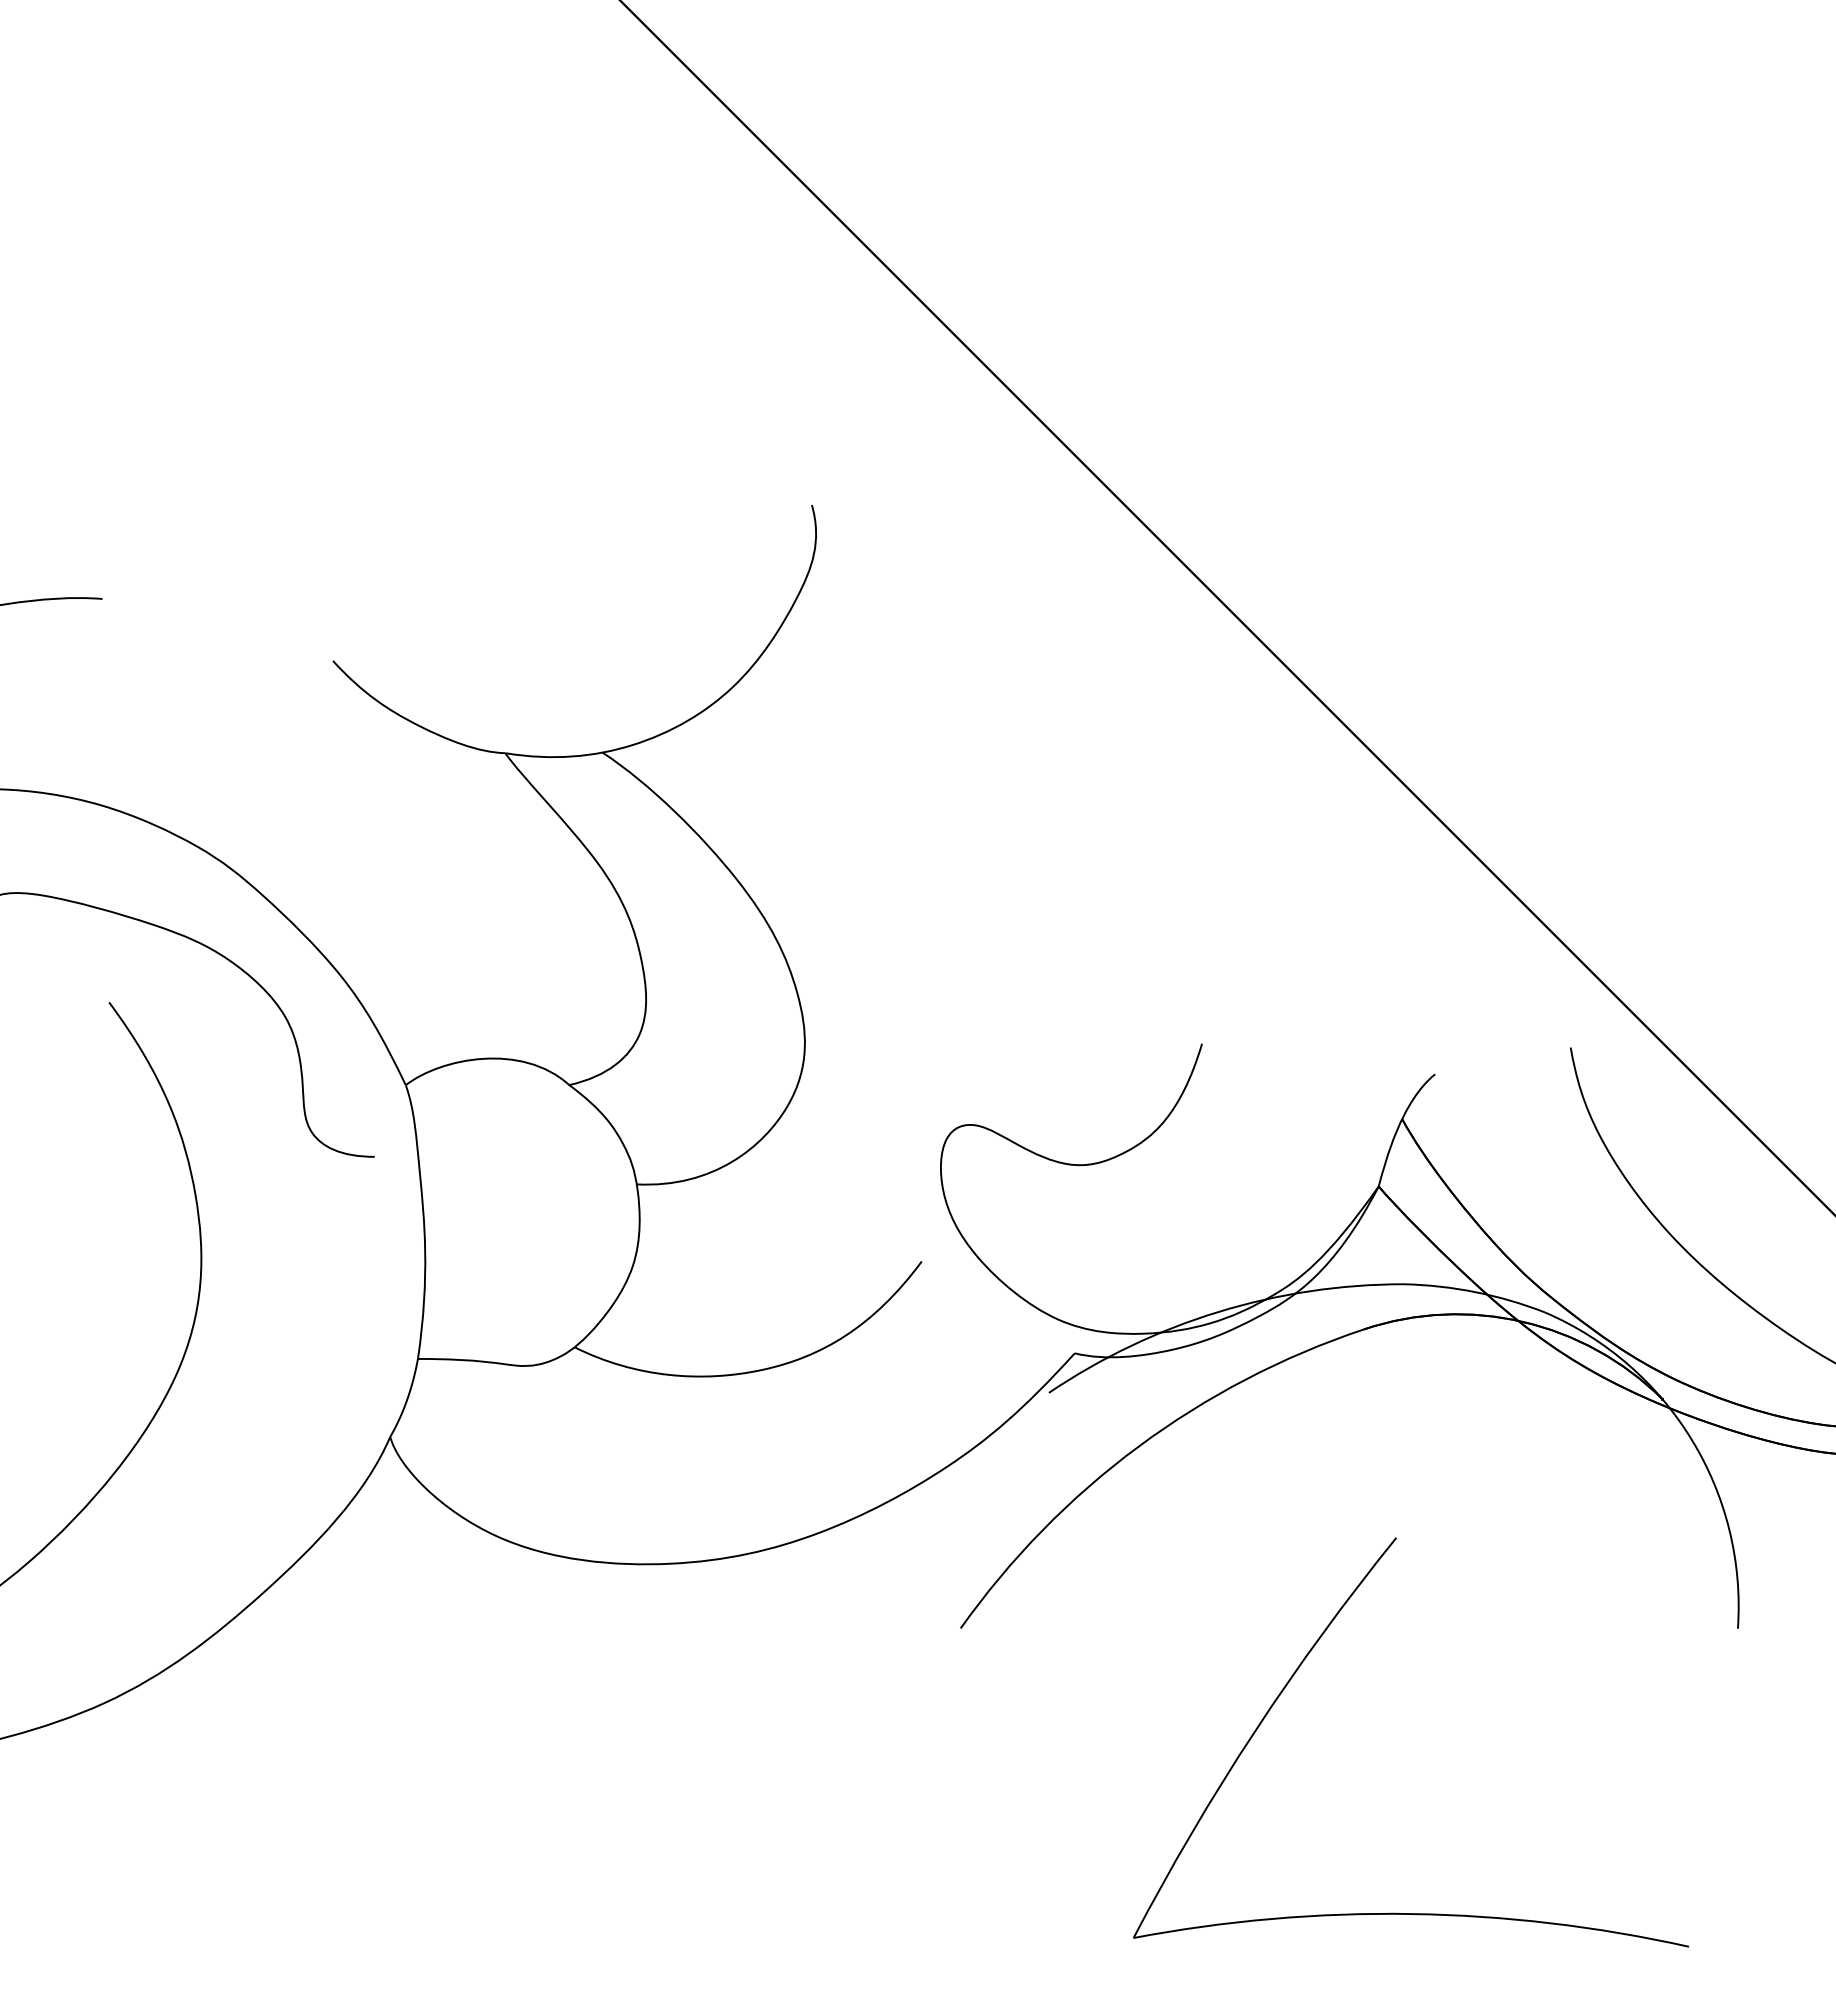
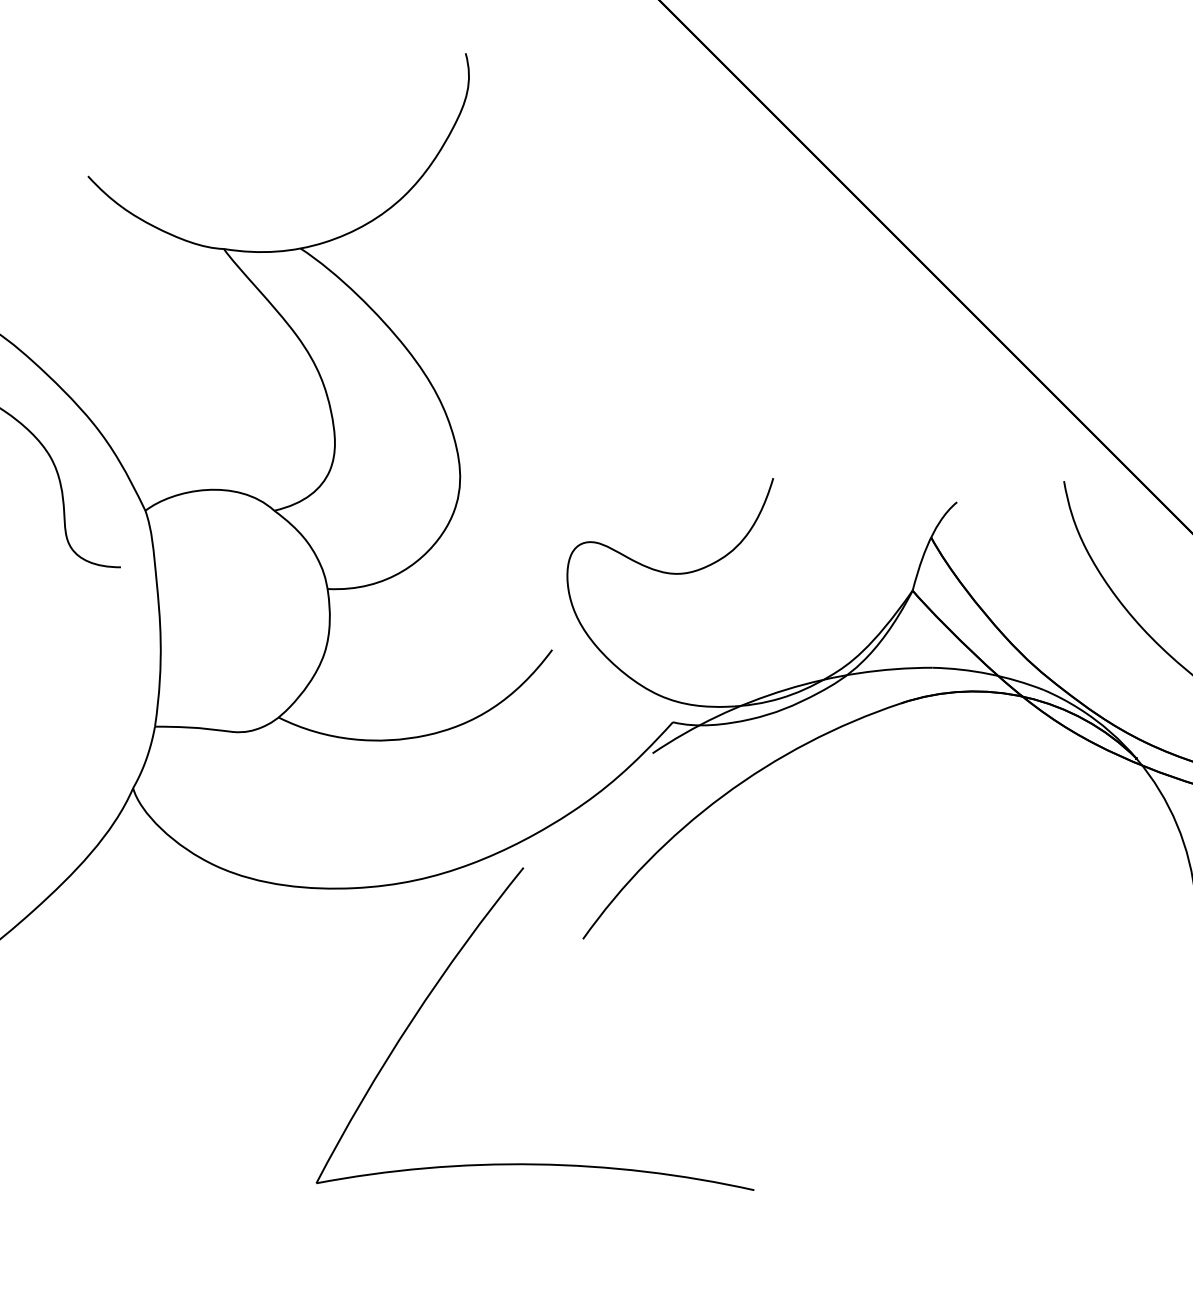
part: (1301, 1665) -> (448, 968), moved

